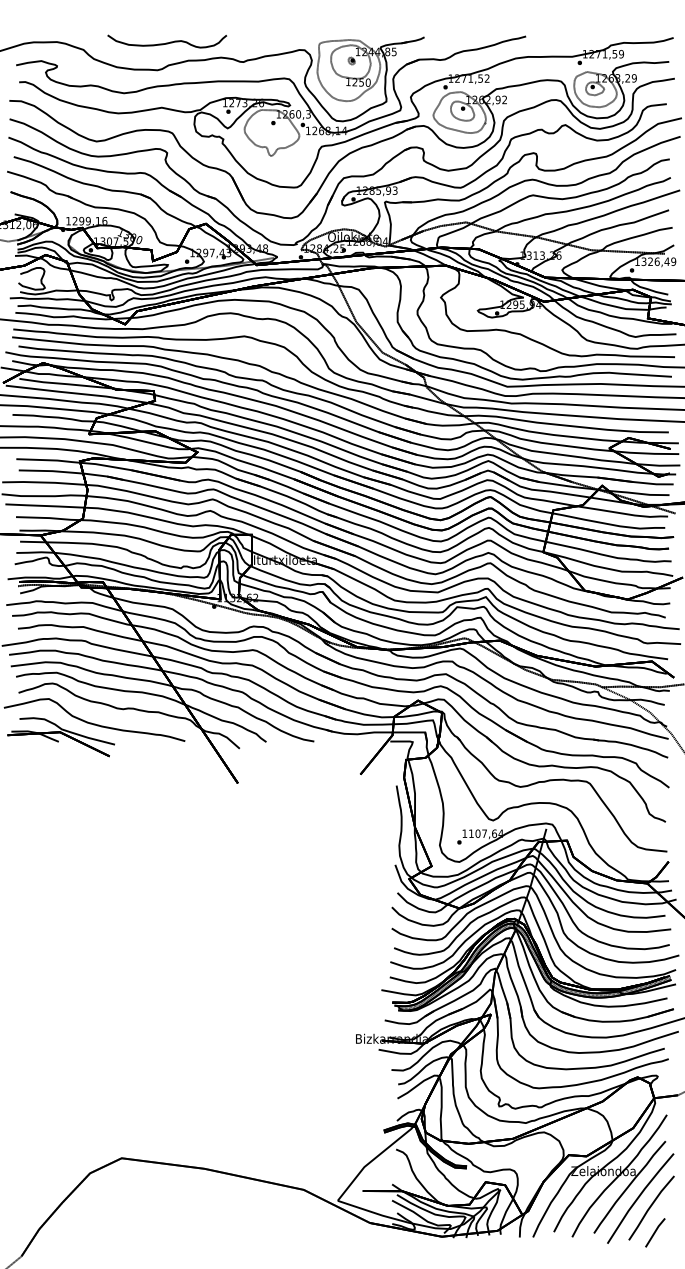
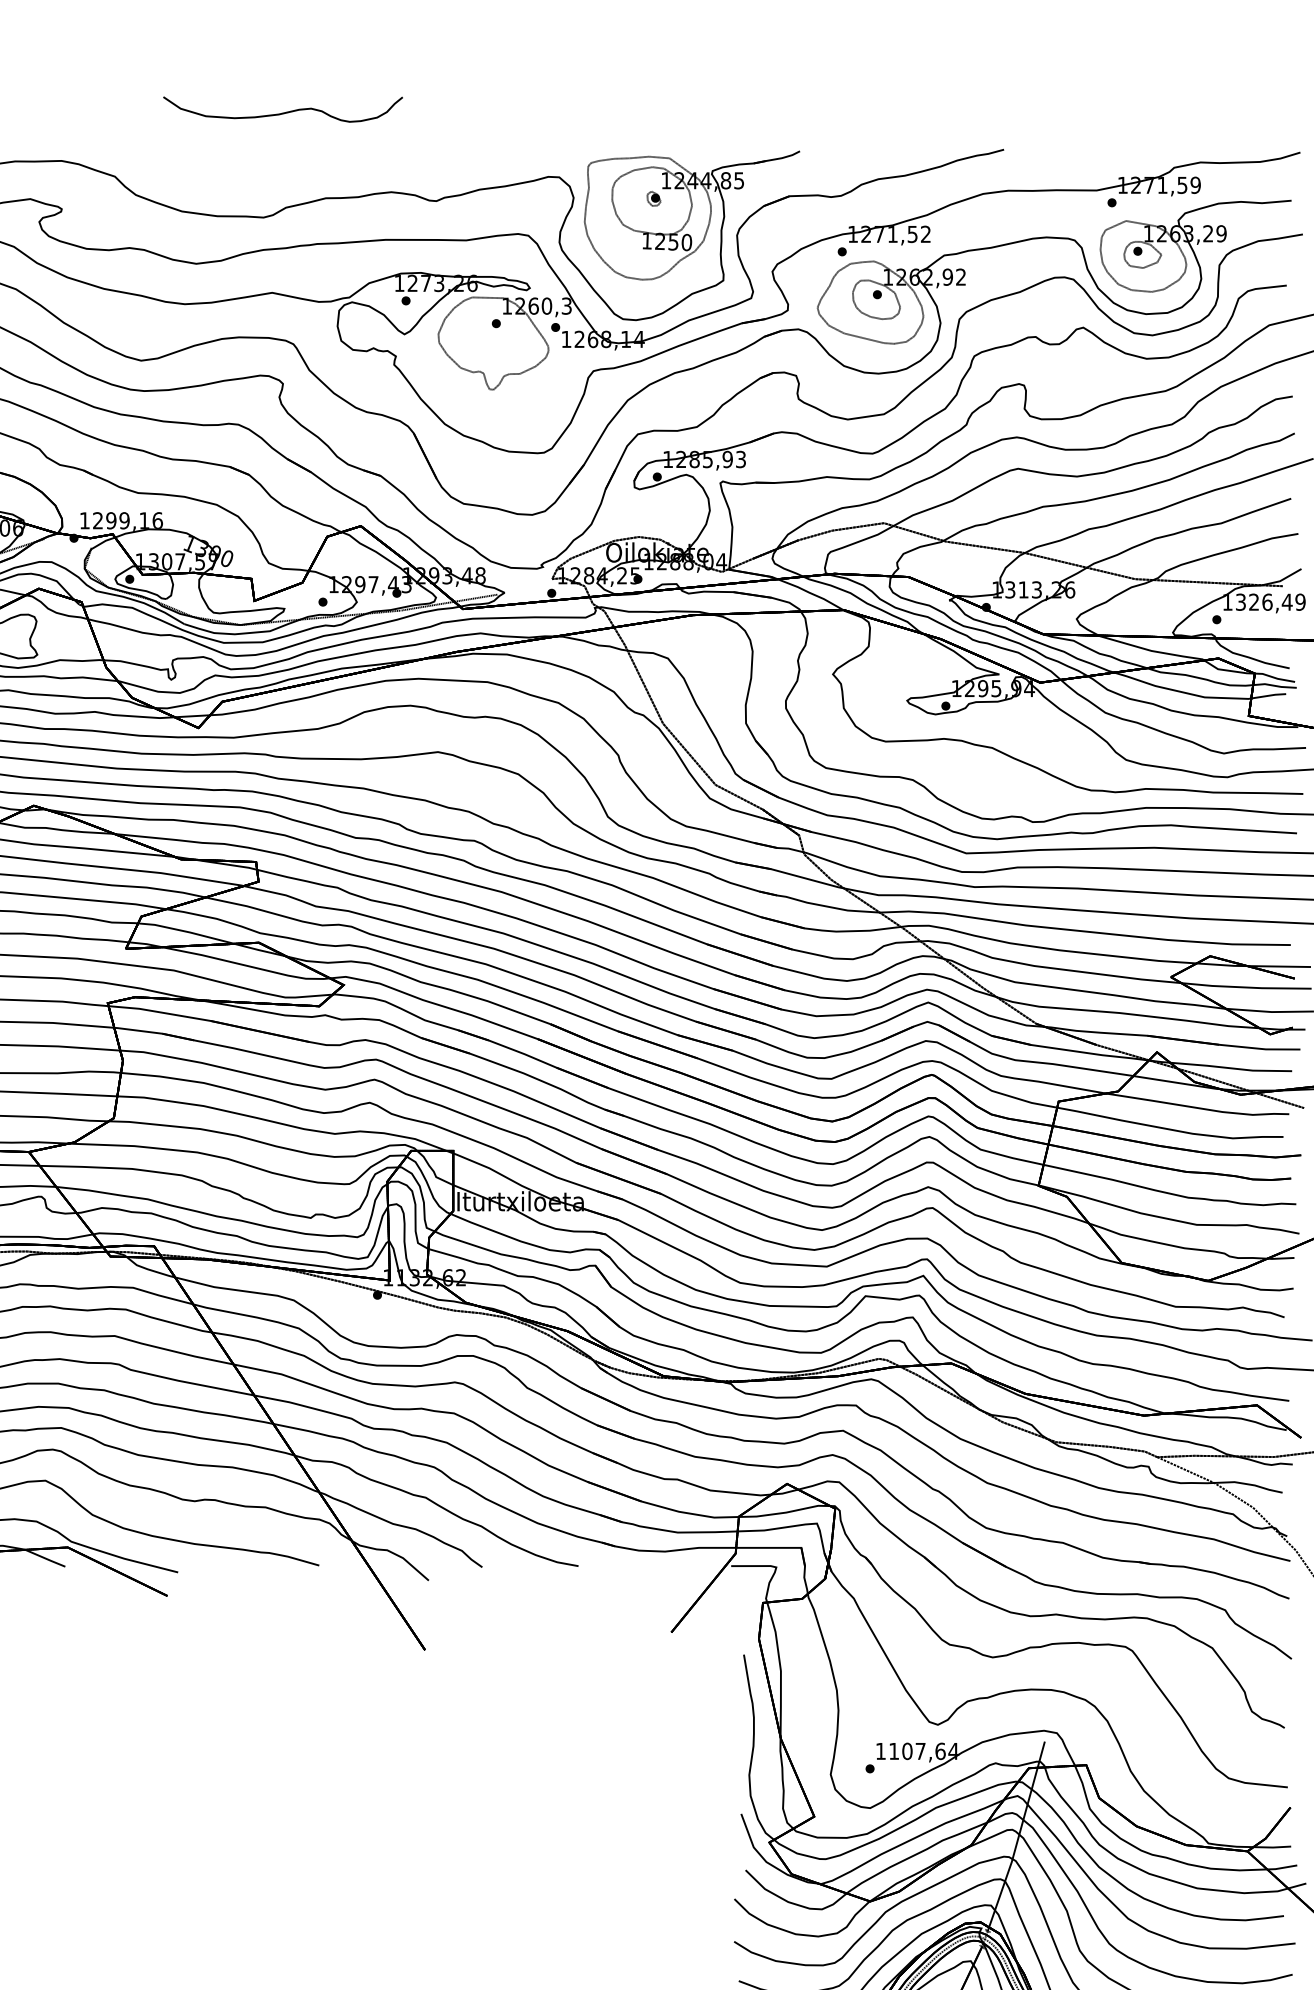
curve: (167, 42) -> (283, 111), moved

